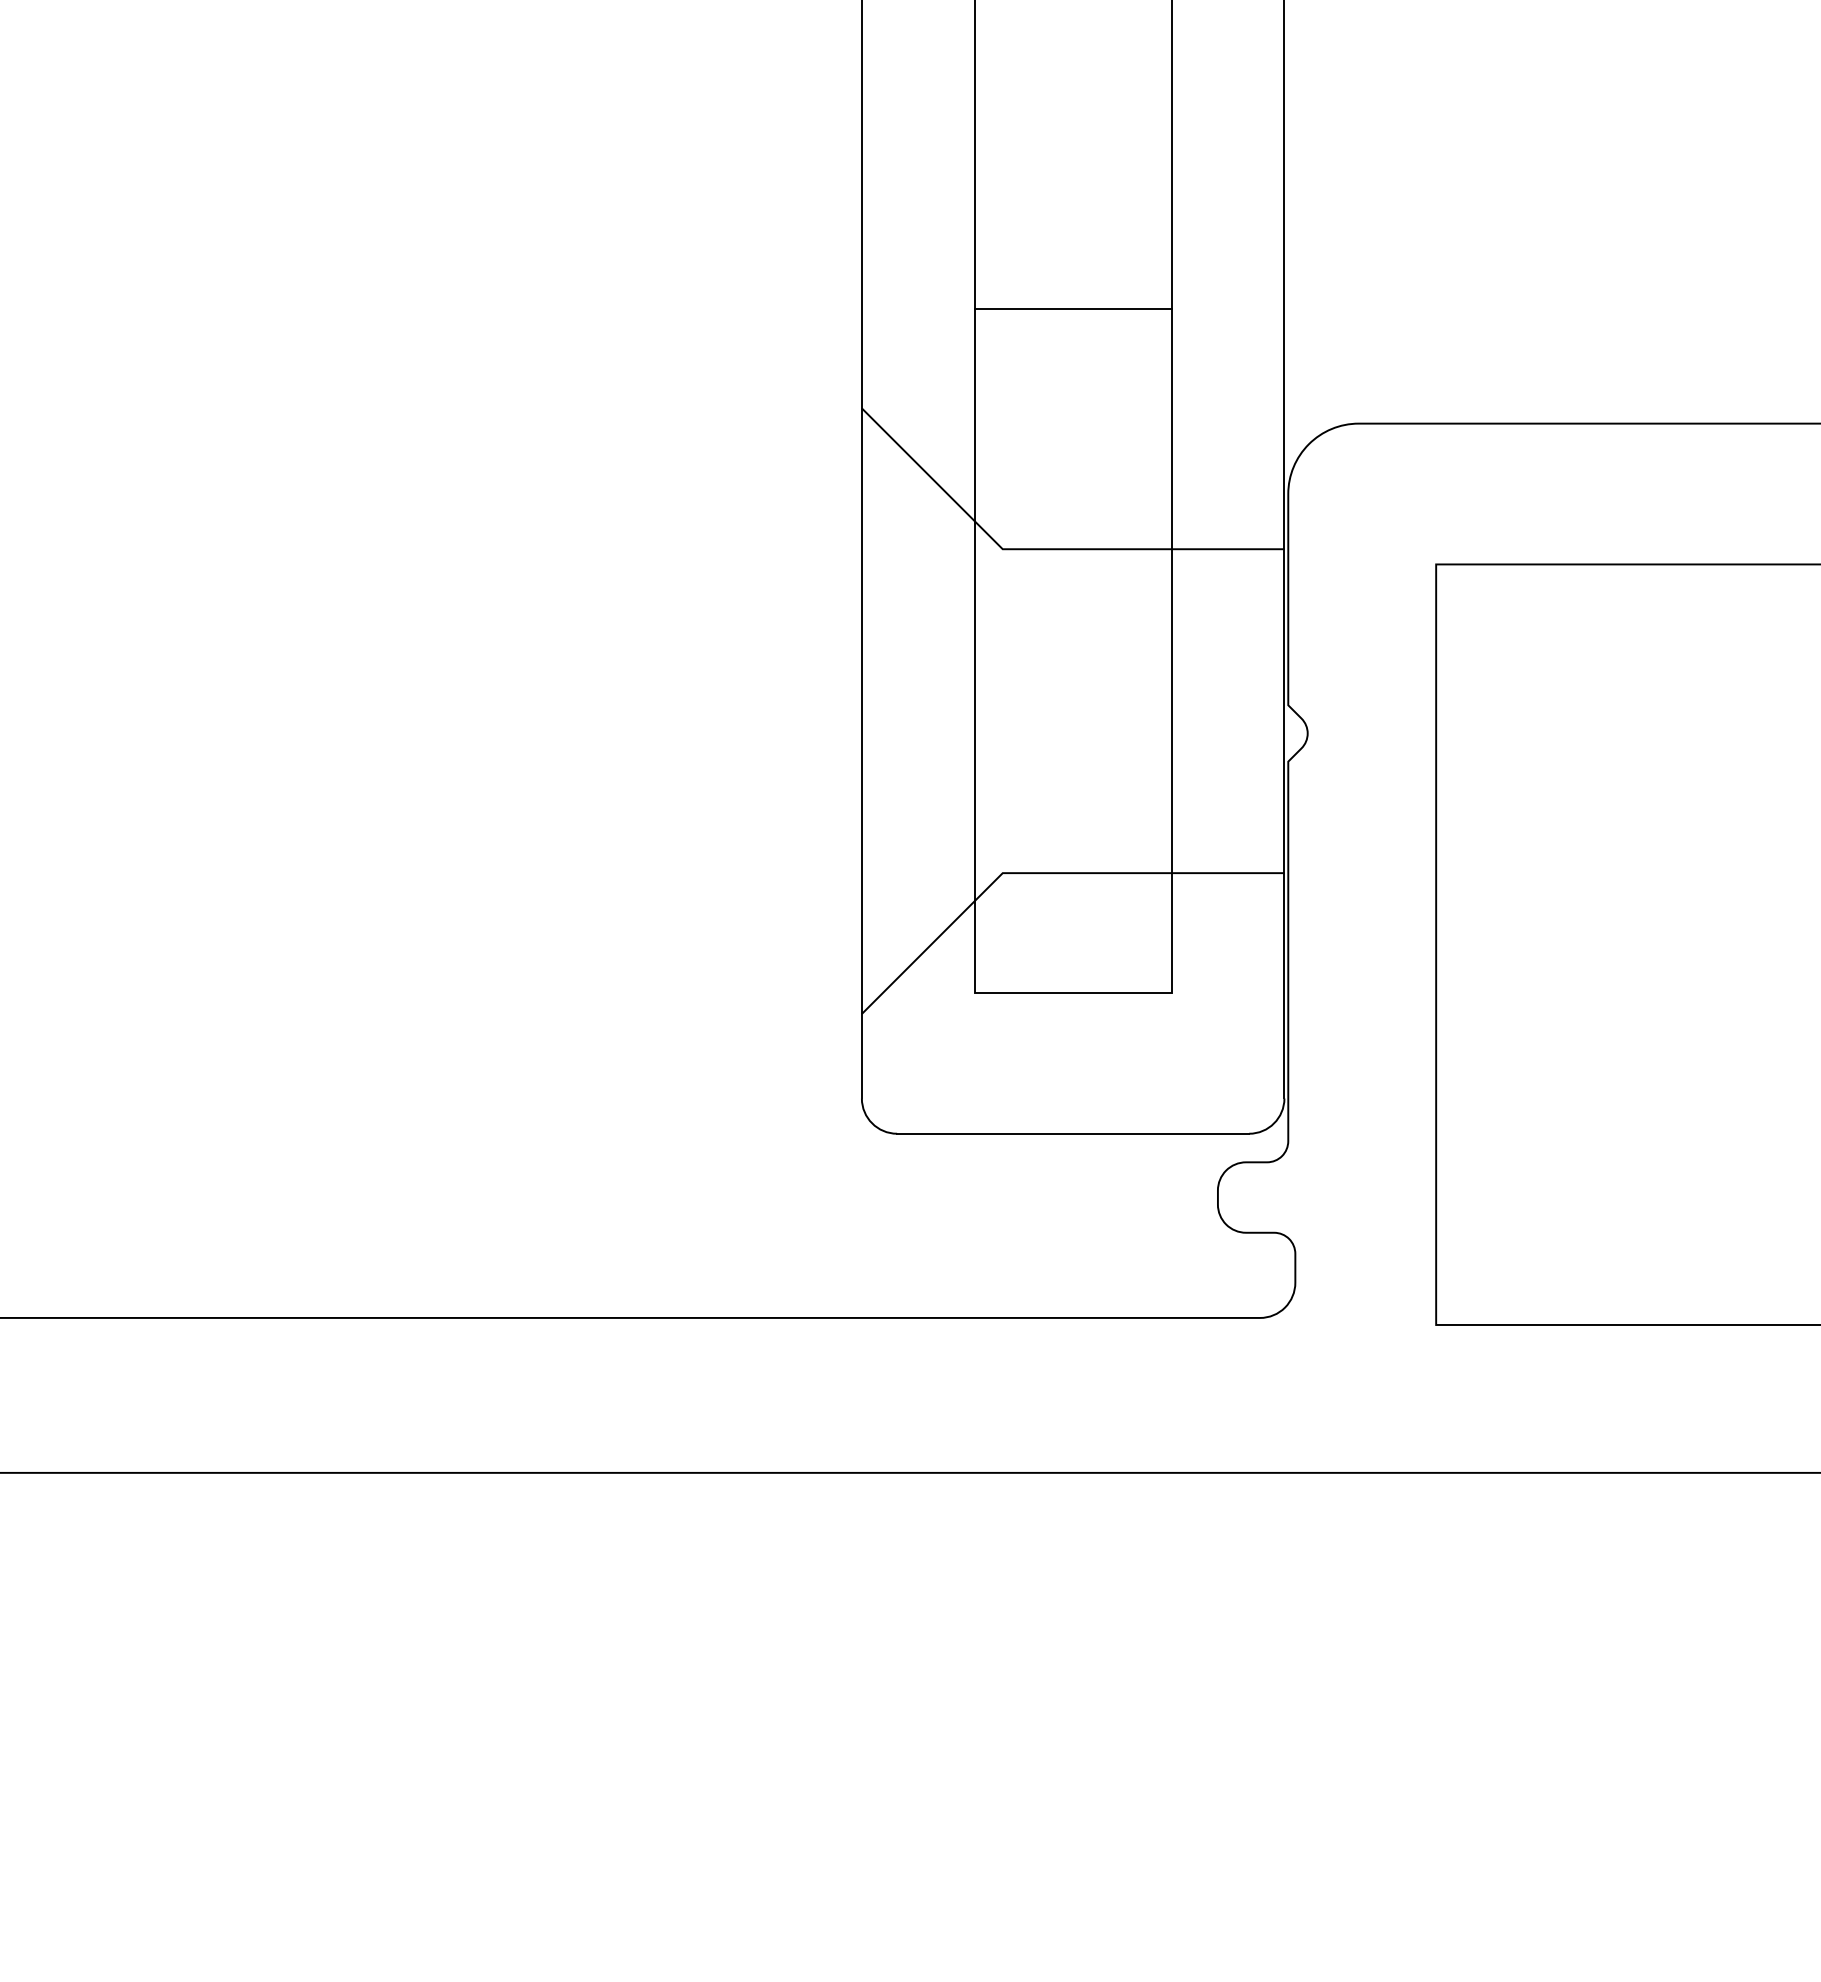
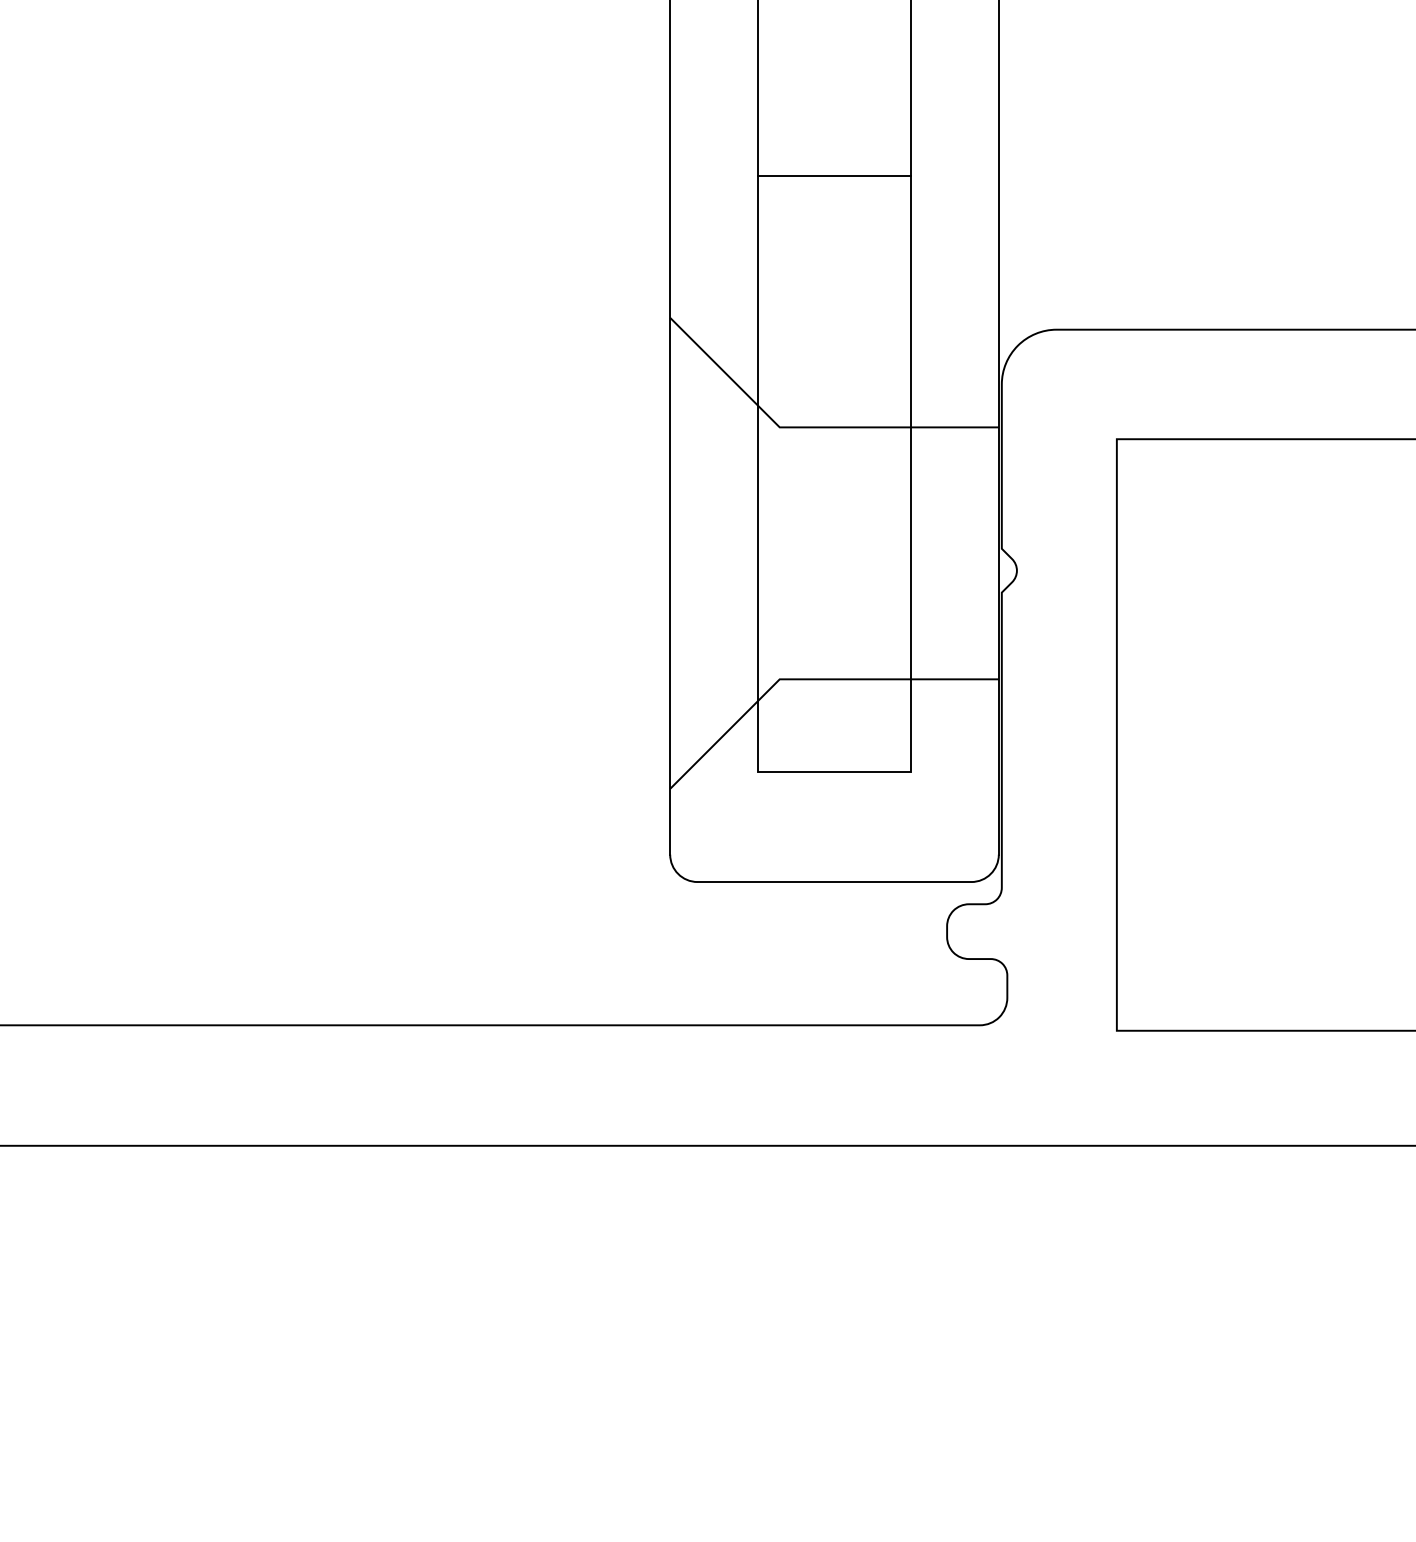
line: (1072, 308) -> (834, 175), moved

